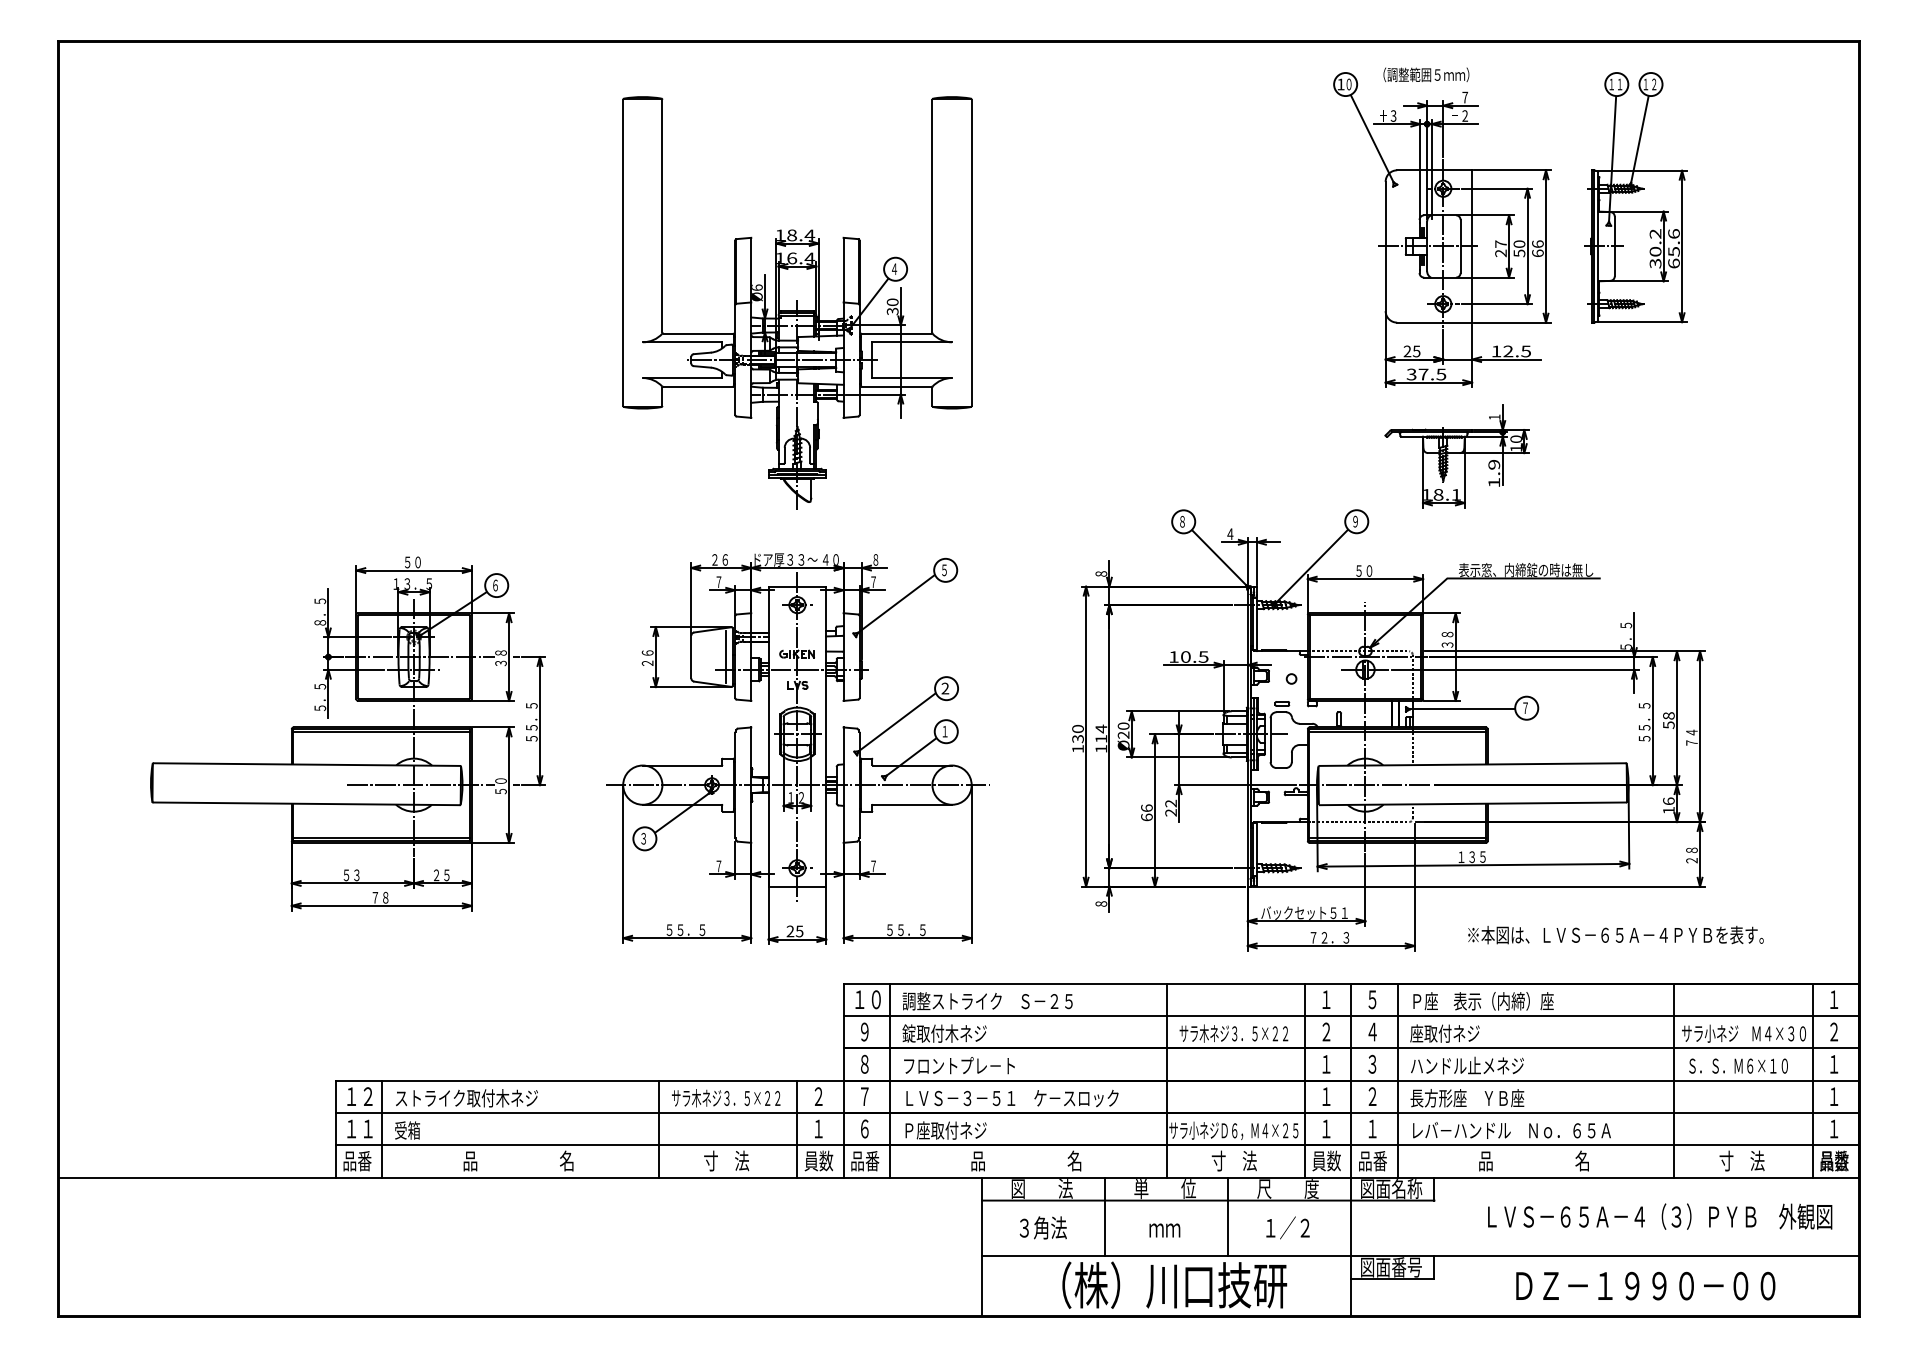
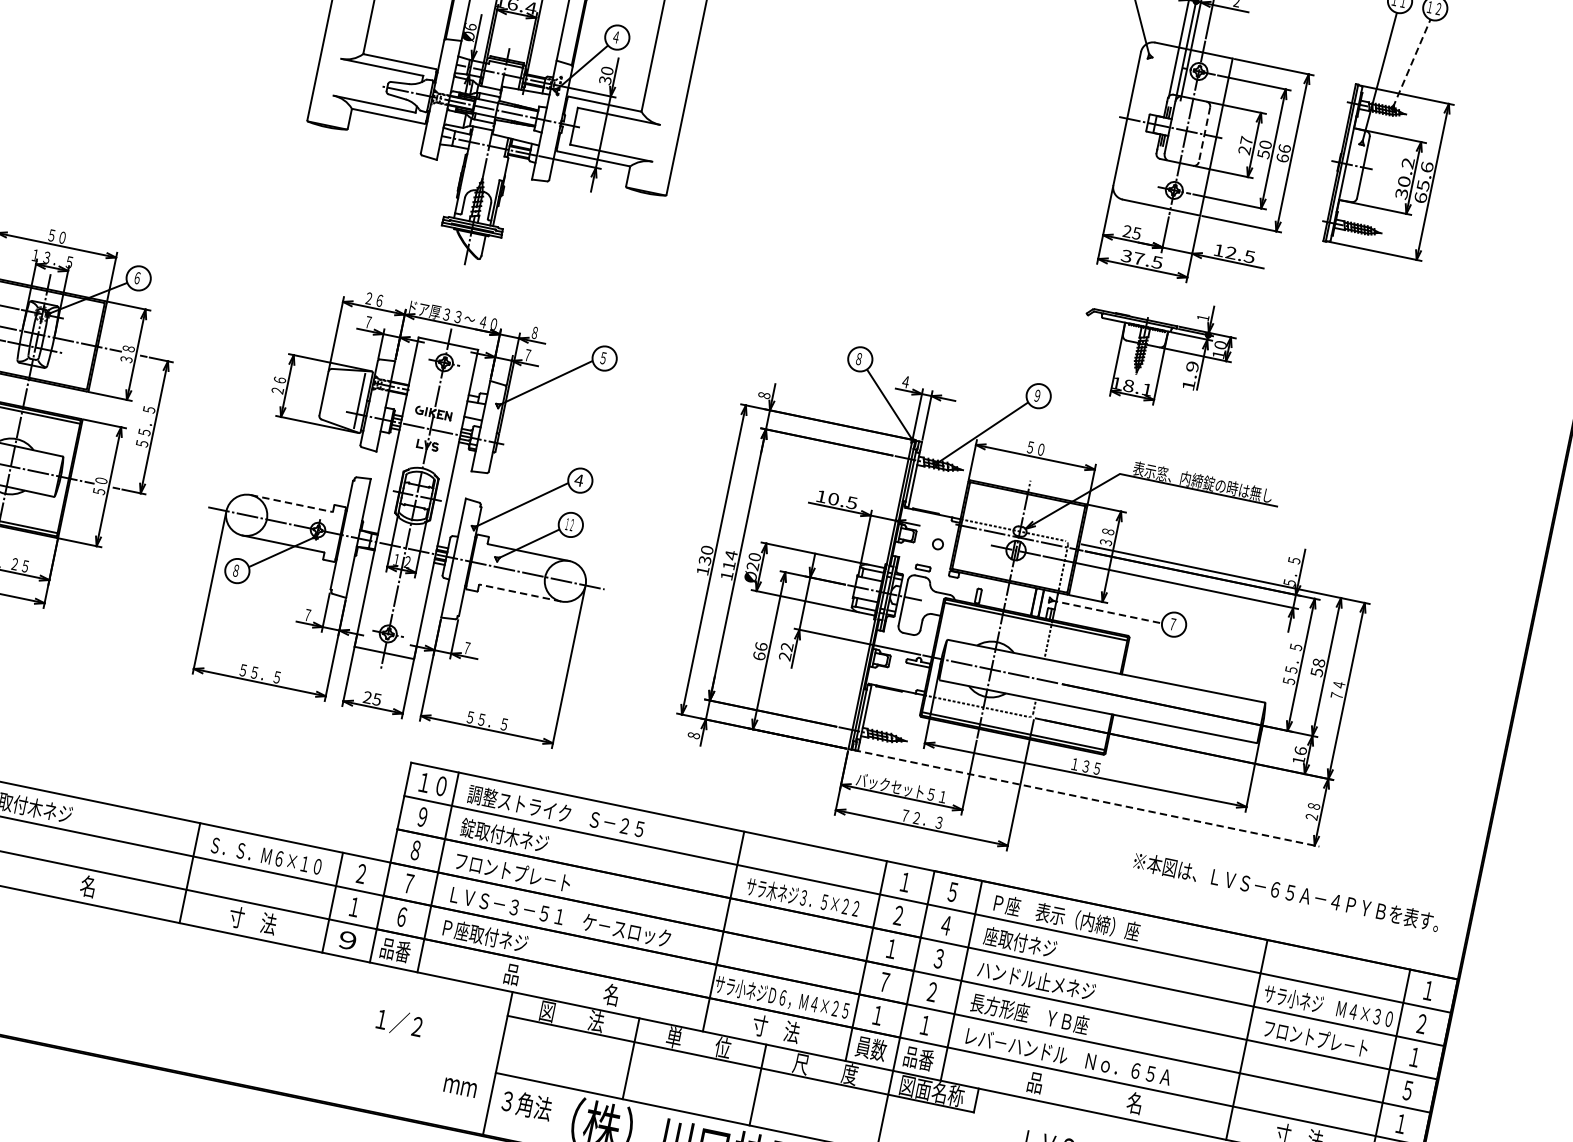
line: (1639, 140) -> (1411, 63), solid -> dashed
line: (1460, 246) -> (1204, 134), solid -> dashed
text: (945, 688) -> (579, 480), 2 -> 4
line: (1461, 709) -> (1106, 612), solid -> dashed
text: (944, 731) -> (569, 524), １ -> １２
line: (682, 765) -> (291, 503), solid -> dashed
line: (912, 804) -> (520, 592), solid -> dashed
text: (643, 838) -> (235, 570), ３ -> ８
line: (1478, 886) -> (1086, 798), solid -> dashed
text: (1615, 934) -> (1286, 891), moved
text: (1738, 1065) -> (1316, 1038), Ｓ．Ｓ．Ｍ６×１０ -> フロントプレ－ト
text: (1326, 1096) -> (884, 982), １ -> ７
text: (1834, 1096) -> (1408, 1090), １ -> ５
text: (725, 1098) -> (265, 855), サラ木ネジ３．５×２２ -> Ｓ．Ｓ．Ｍ６×１０
text: (818, 1160) -> (347, 939), 員数 -> ９
text: (1042, 1227) -> (526, 1104), moved
text: (1287, 1227) -> (399, 1022), moved
text: (1164, 1230) -> (459, 1087), moved

